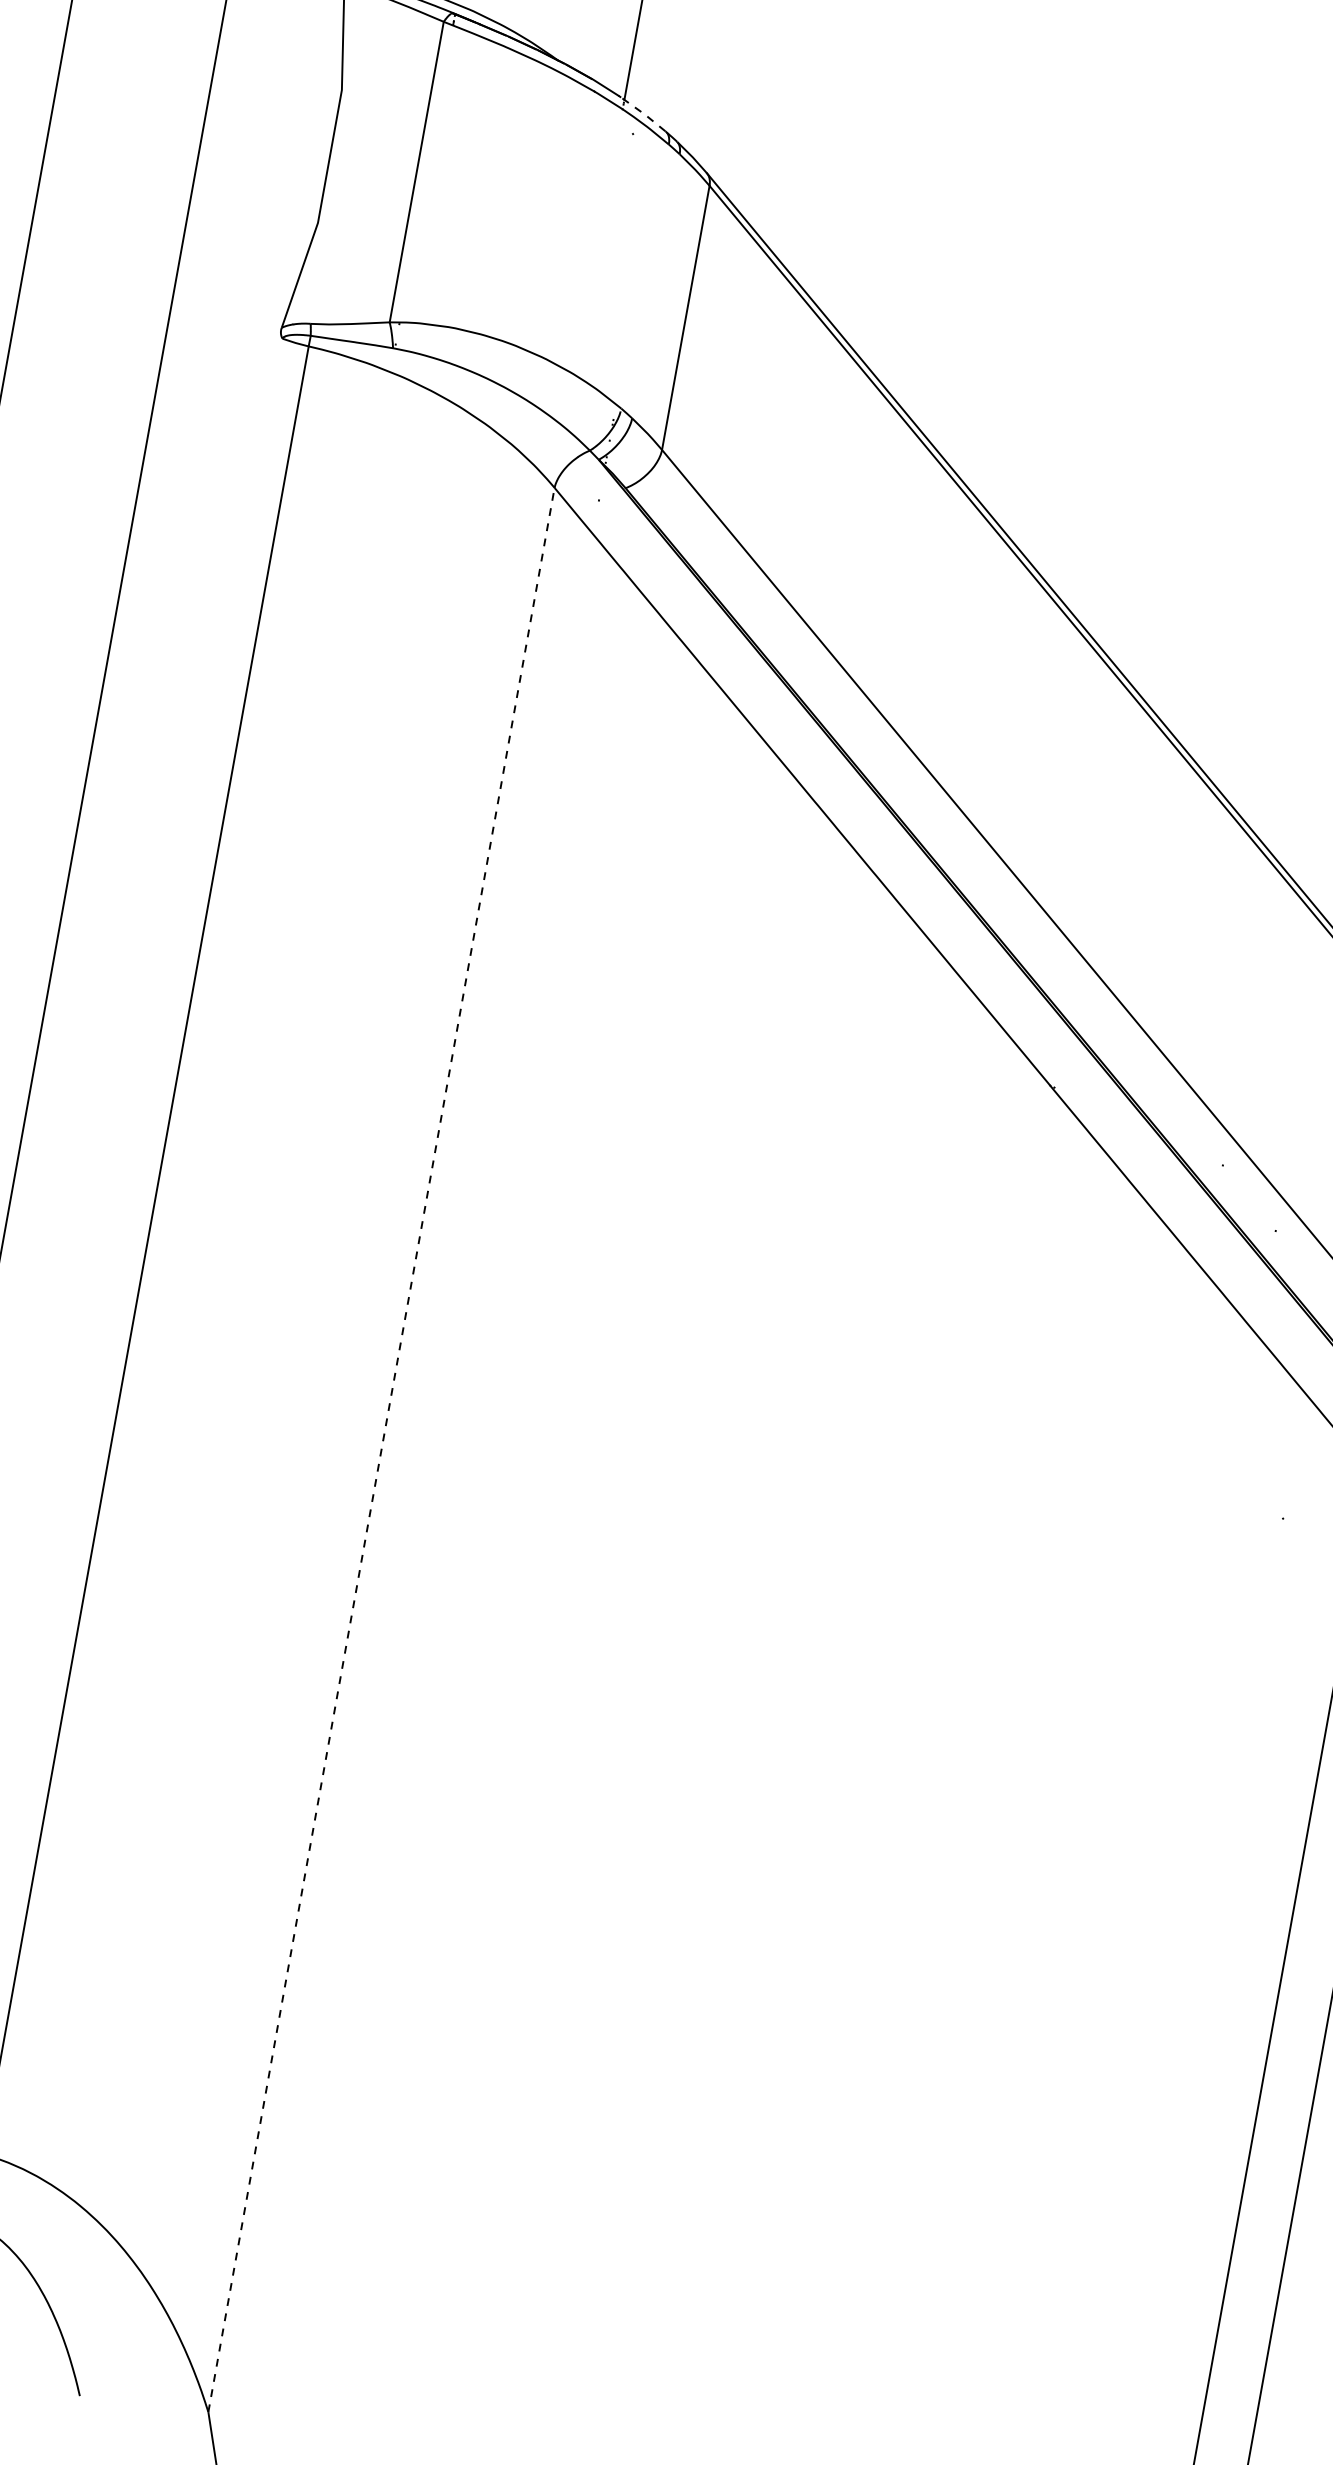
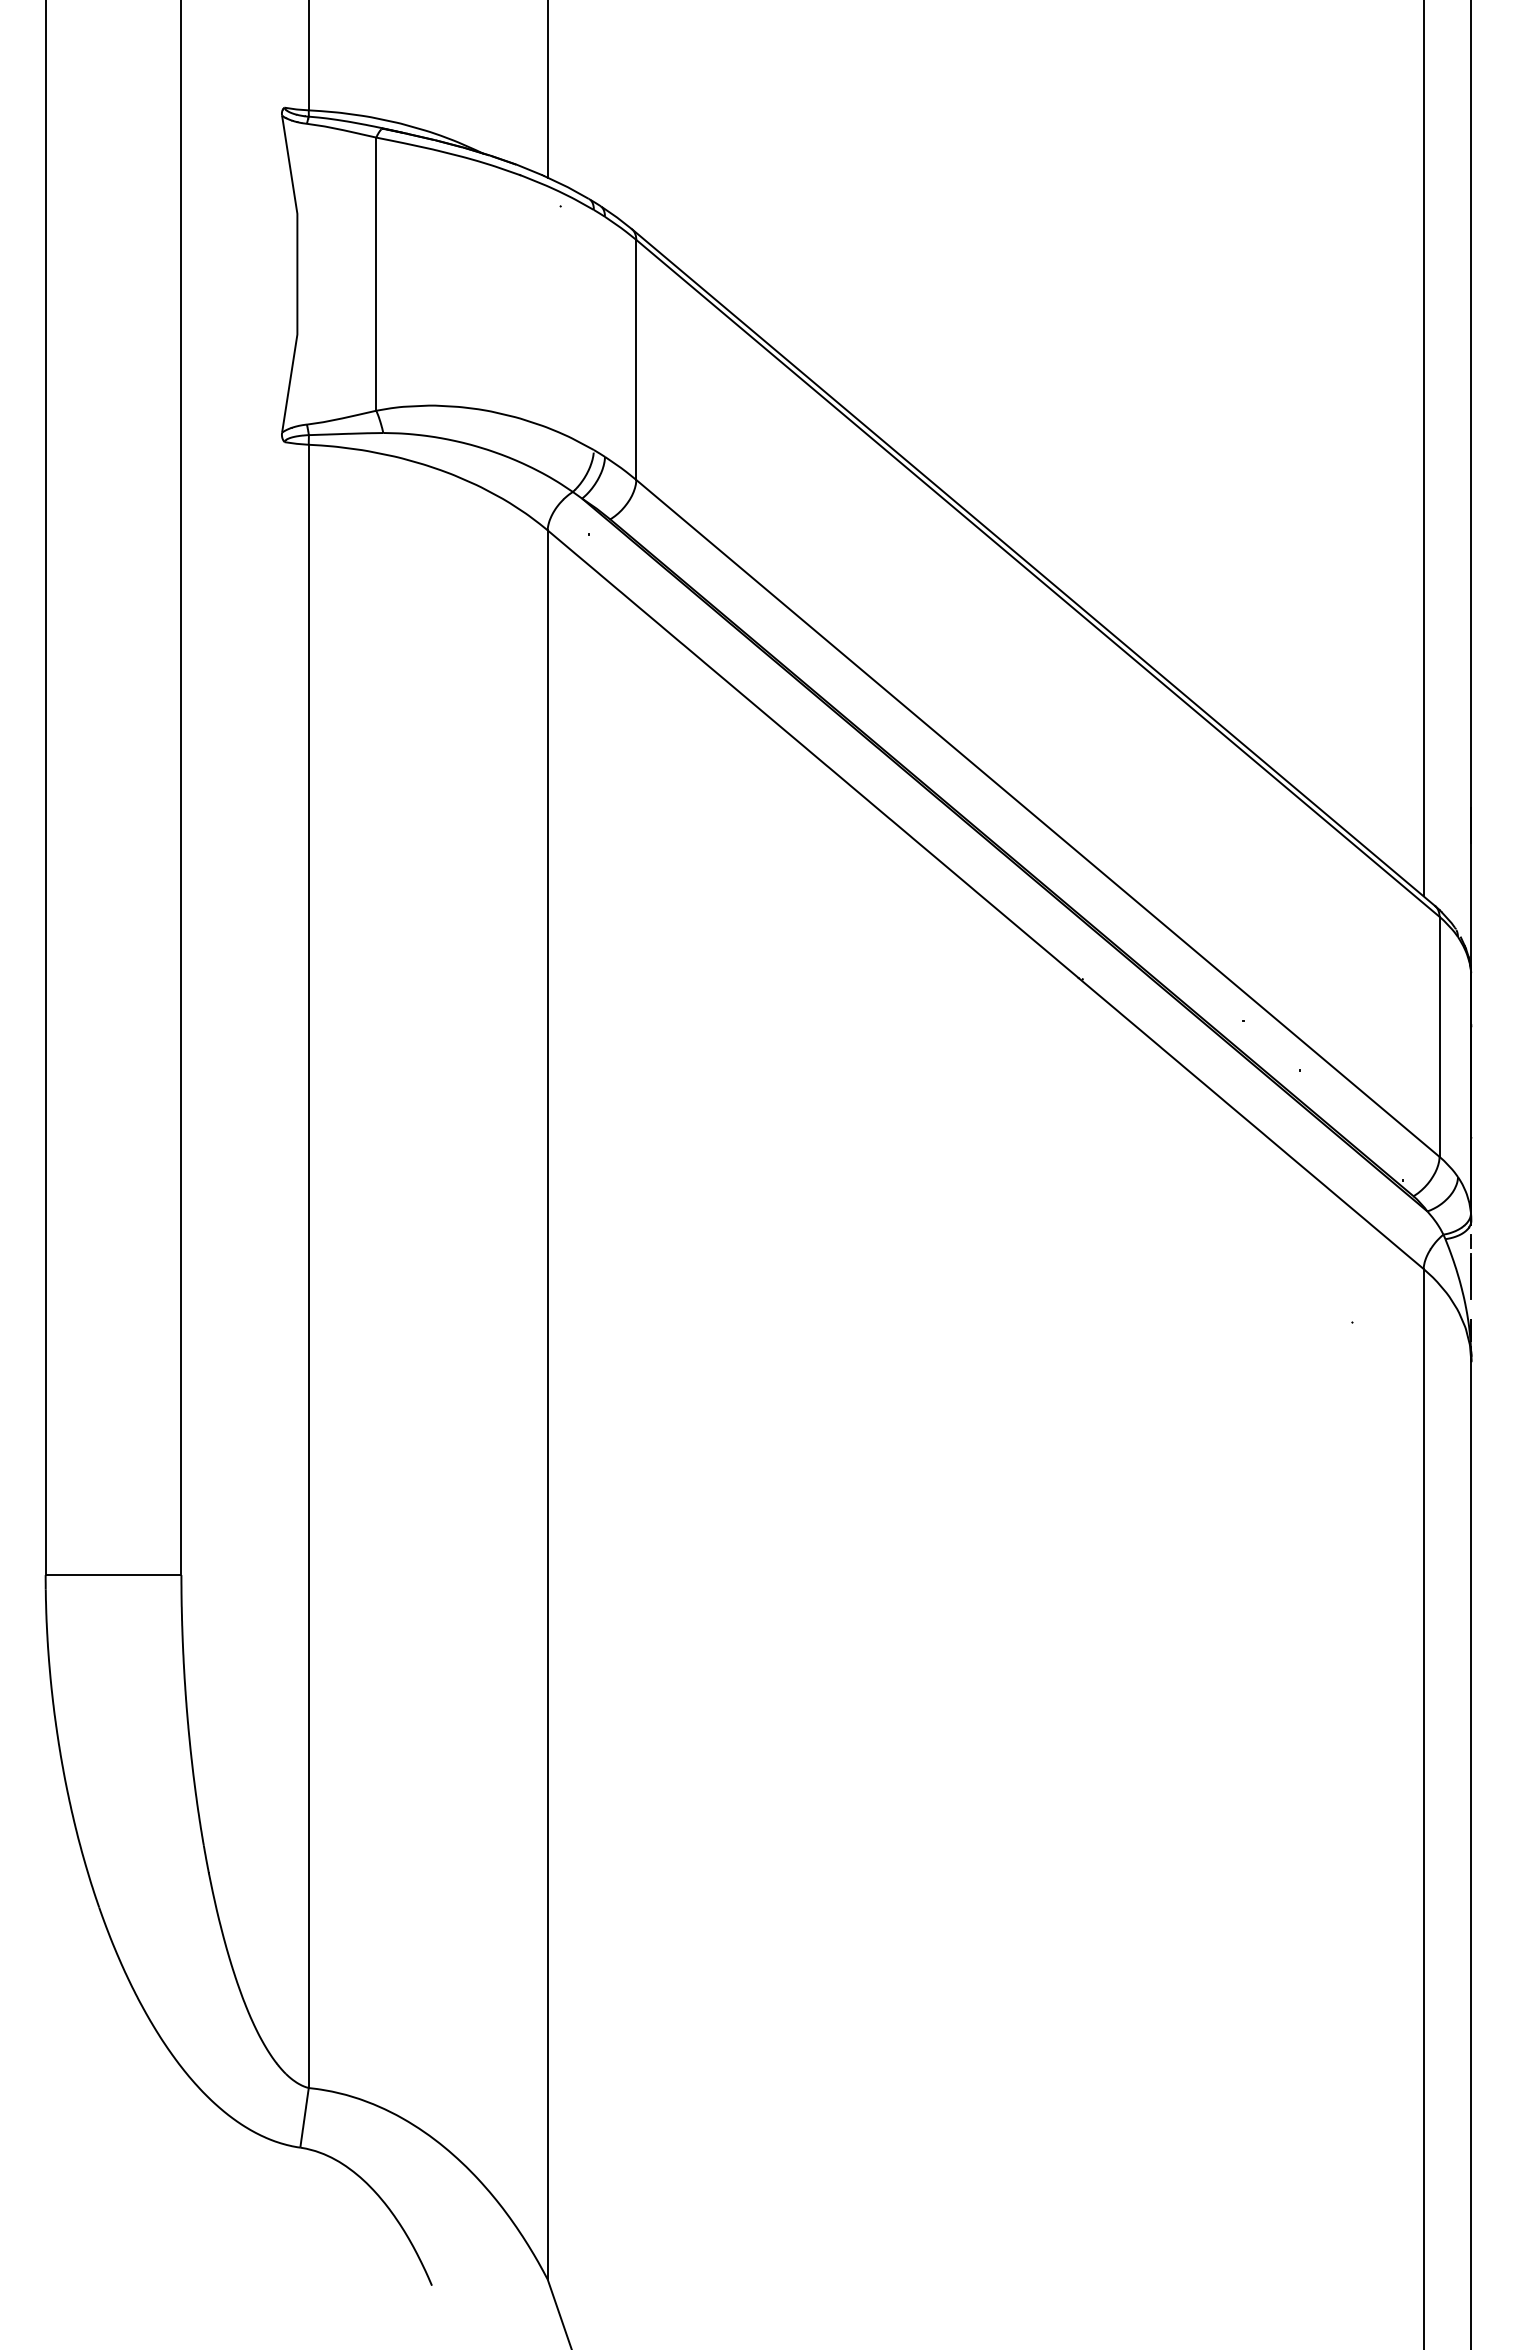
line: (644, 113) -> (567, 186), dashed -> solid
line: (381, 1449) -> (547, 1404), dashed -> solid

